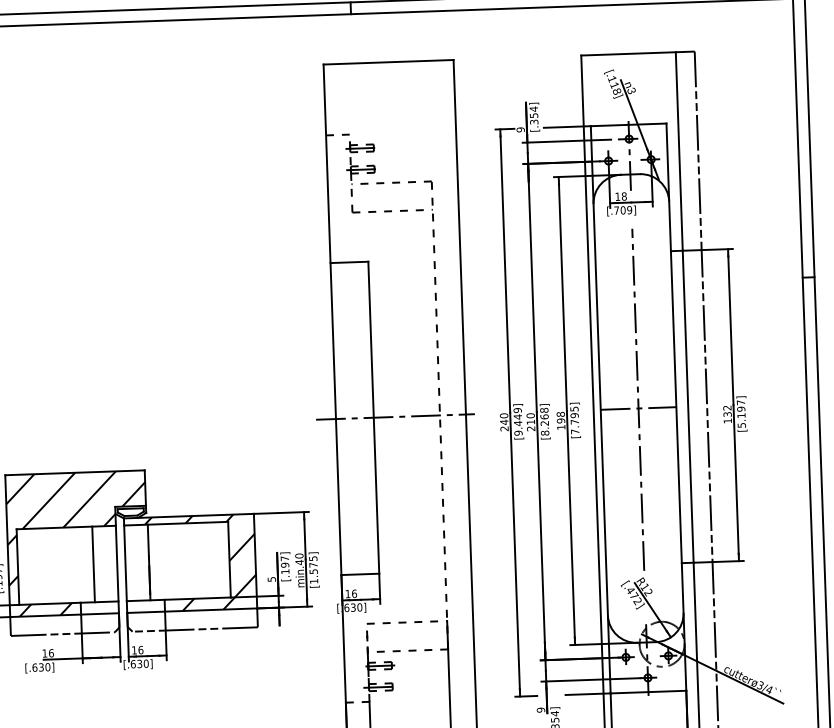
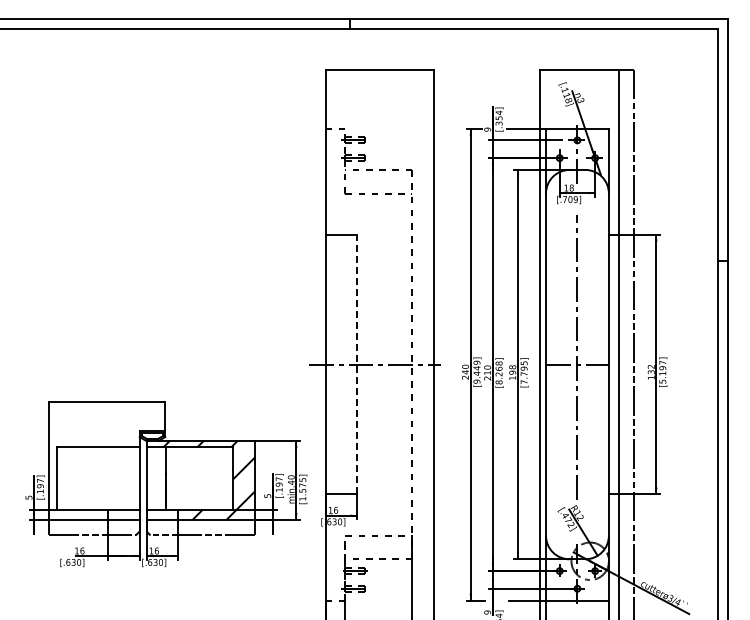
line: (374, 417) -> (357, 364), solid -> dashed
hatch: (77, 543) -> (107, 460), removed
line: (94, 563) -> (120, 477), removed

